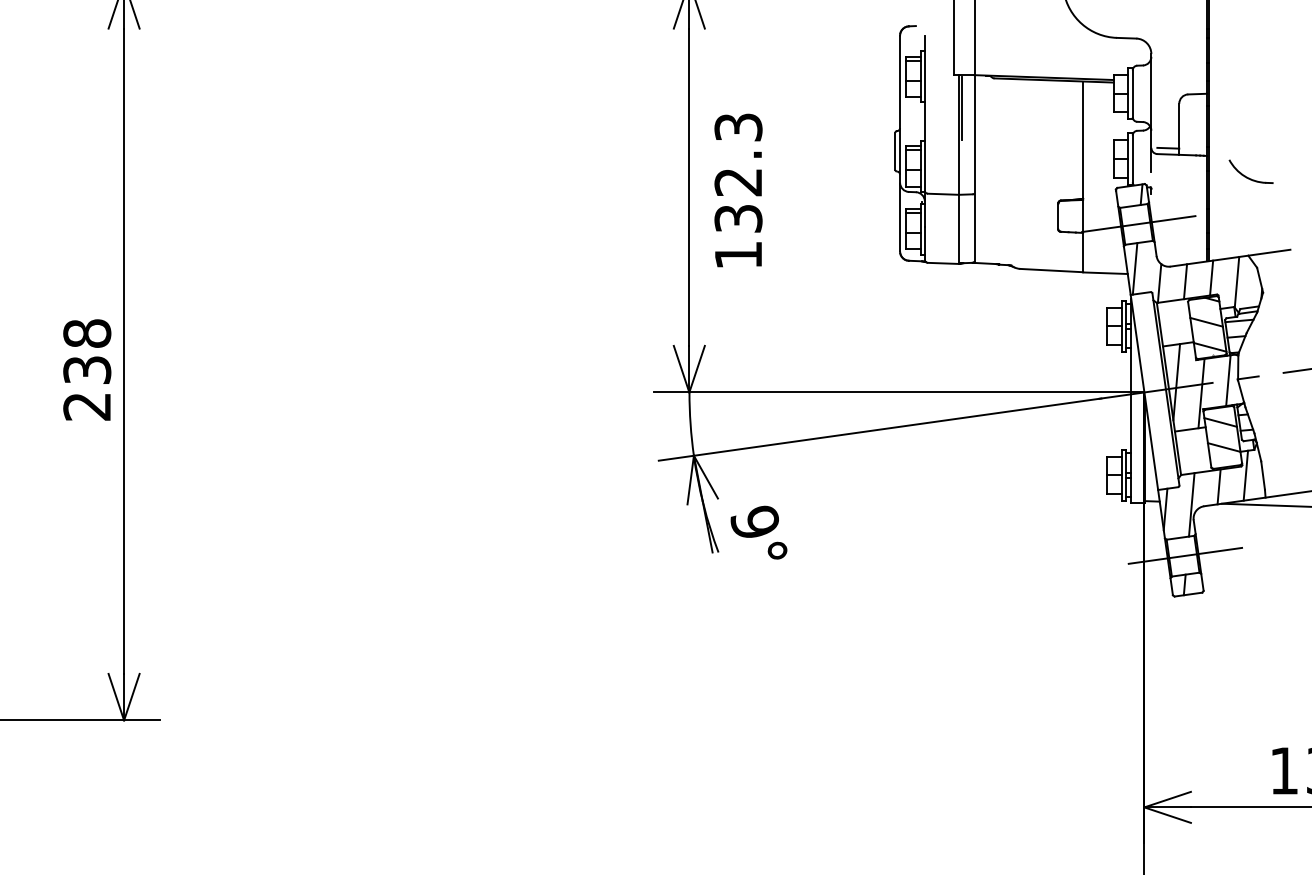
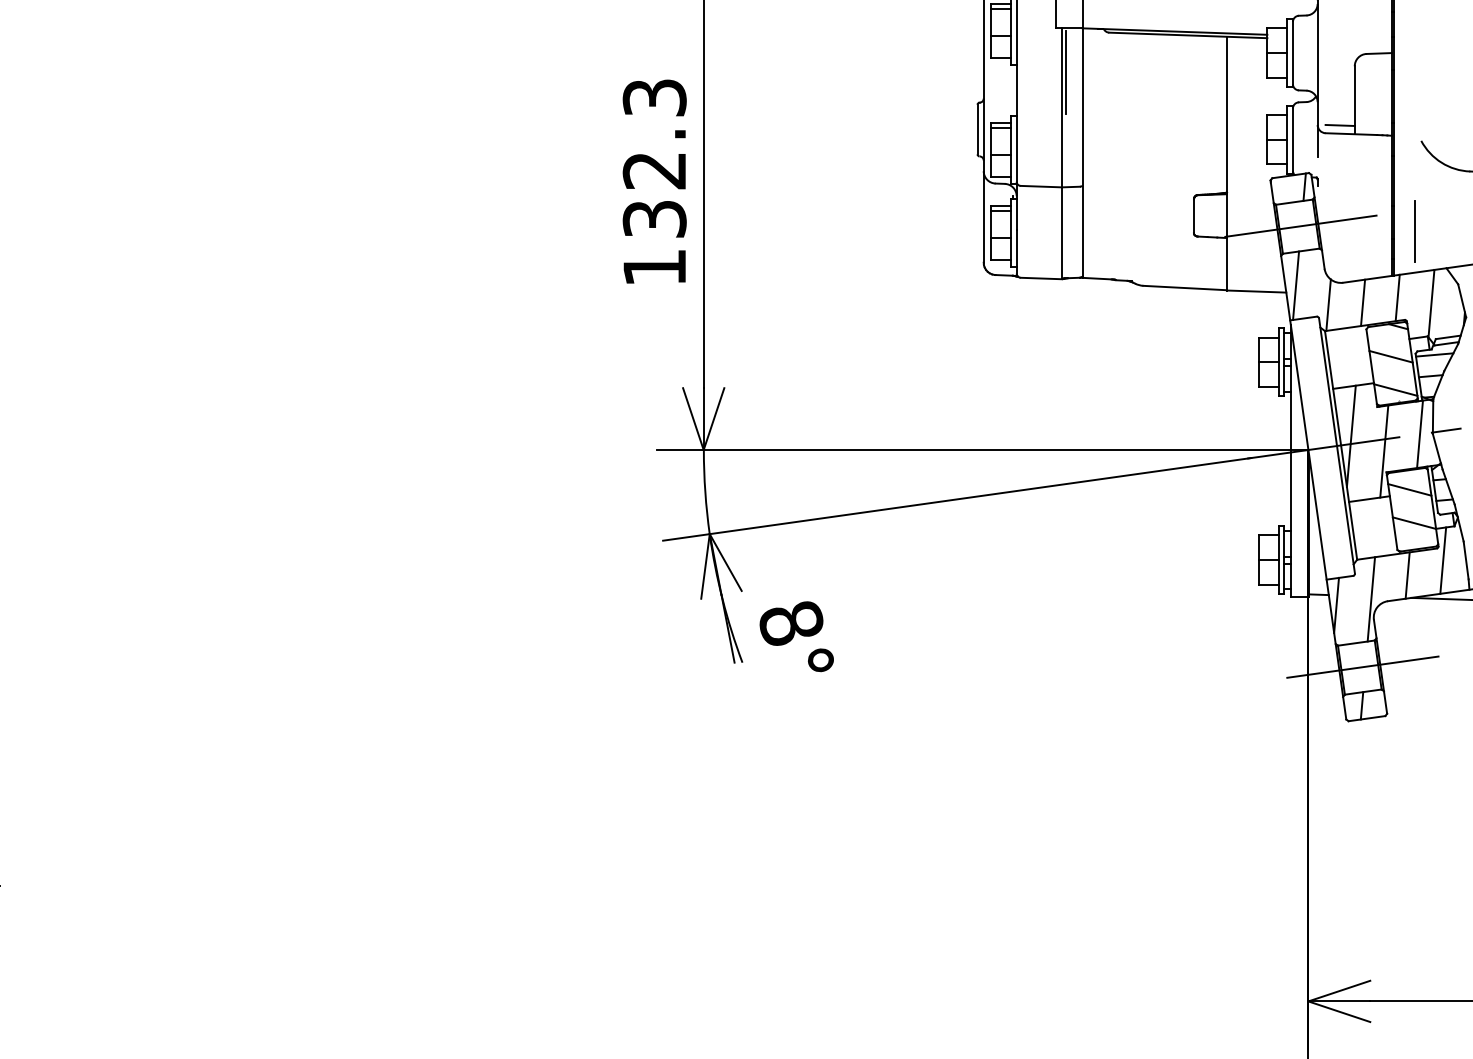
text: (738, 190) -> (654, 181), moved
line: (1224, 228) -> (1414, 232), added
text: (754, 522) -> (790, 622), 9° -> 8°

